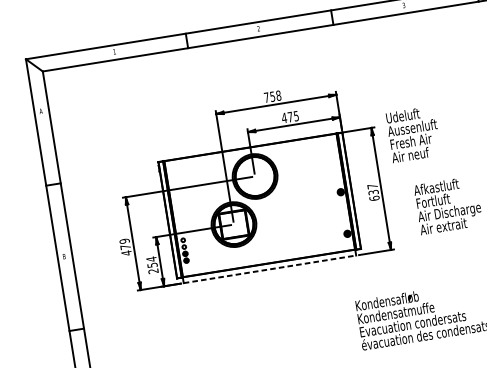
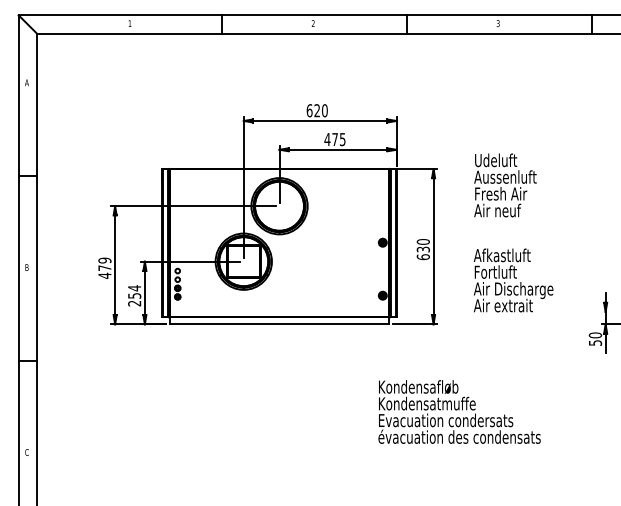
text: (272, 96) -> (316, 110), 758 -> 620
text: (413, 134) -> (505, 185), moved
text: (371, 186) -> (422, 241), 637 -> 630
line: (269, 269) -> (279, 324), dashed -> solid

